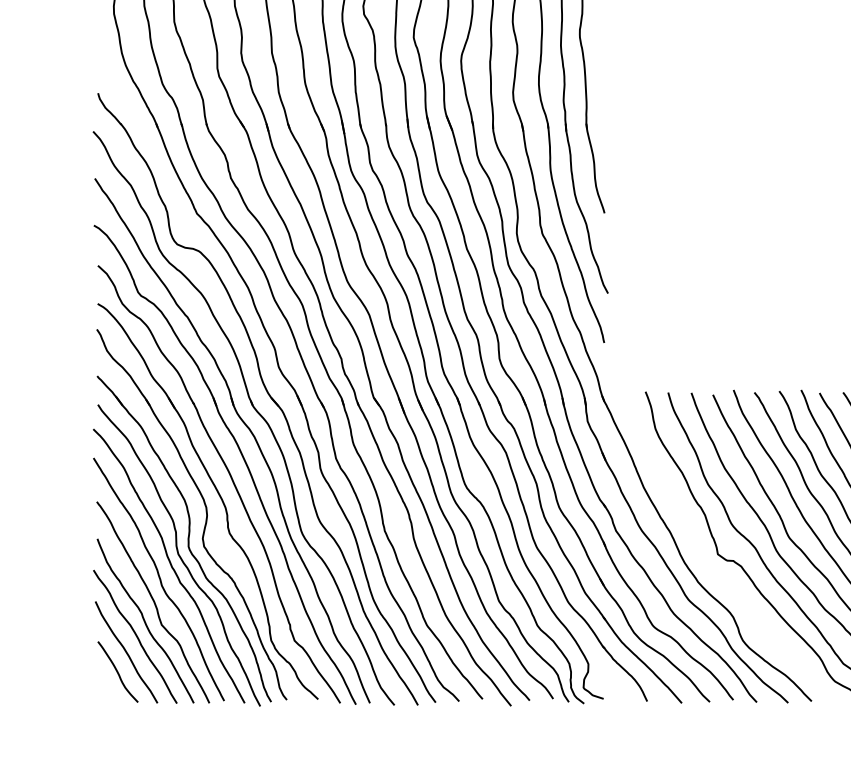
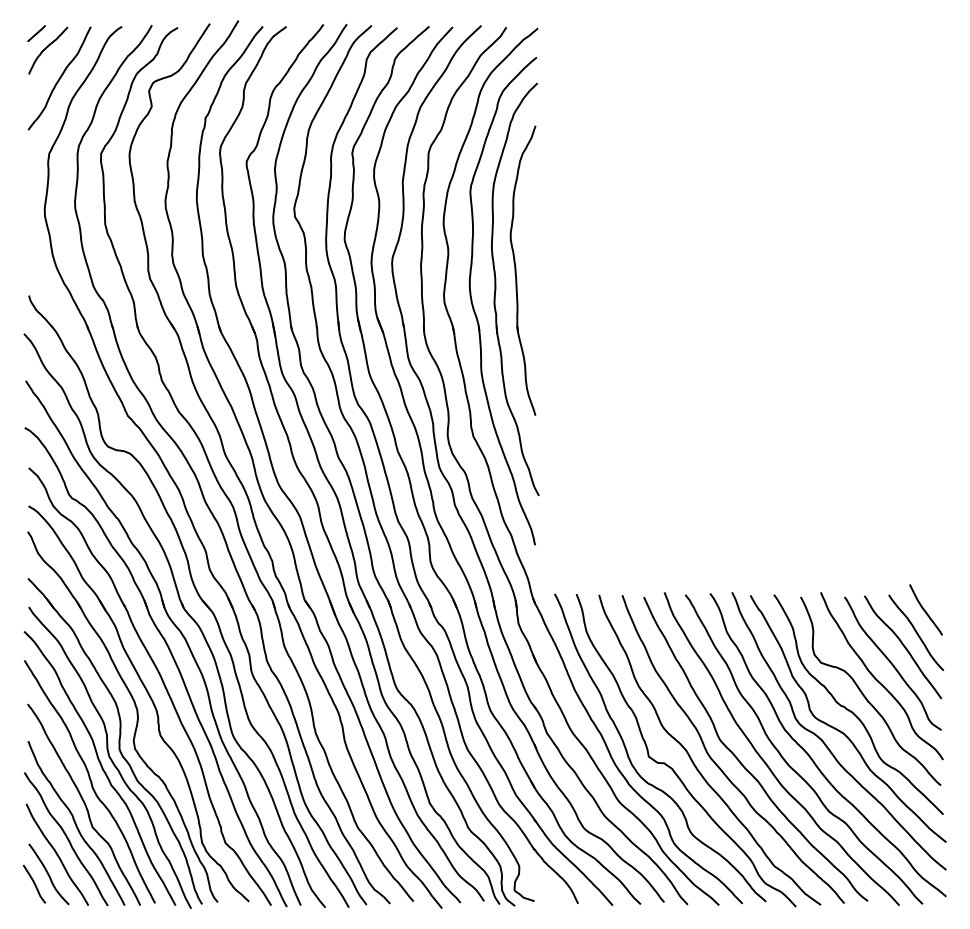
curve: (699, 556) -> (630, 758), added
line: (103, 681) -> (34, 883), added

